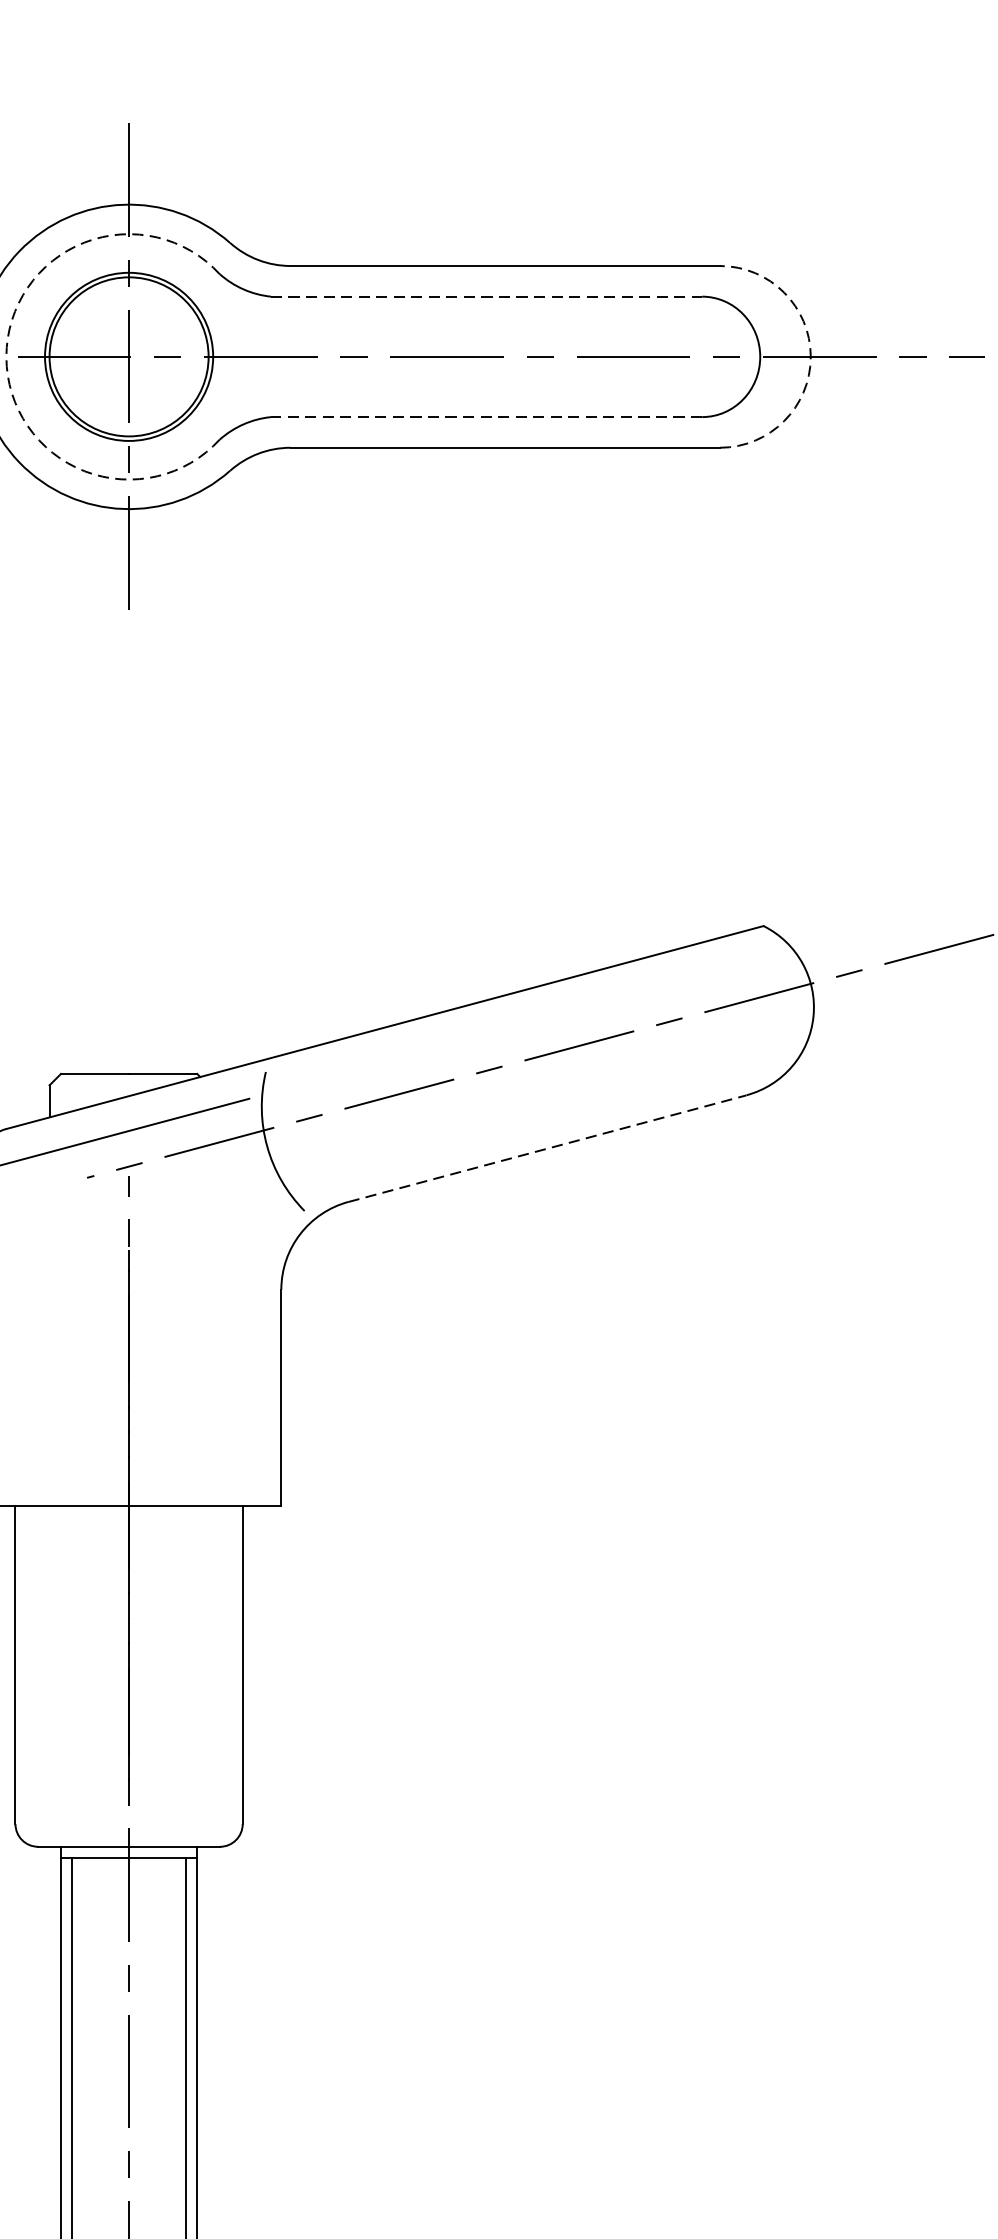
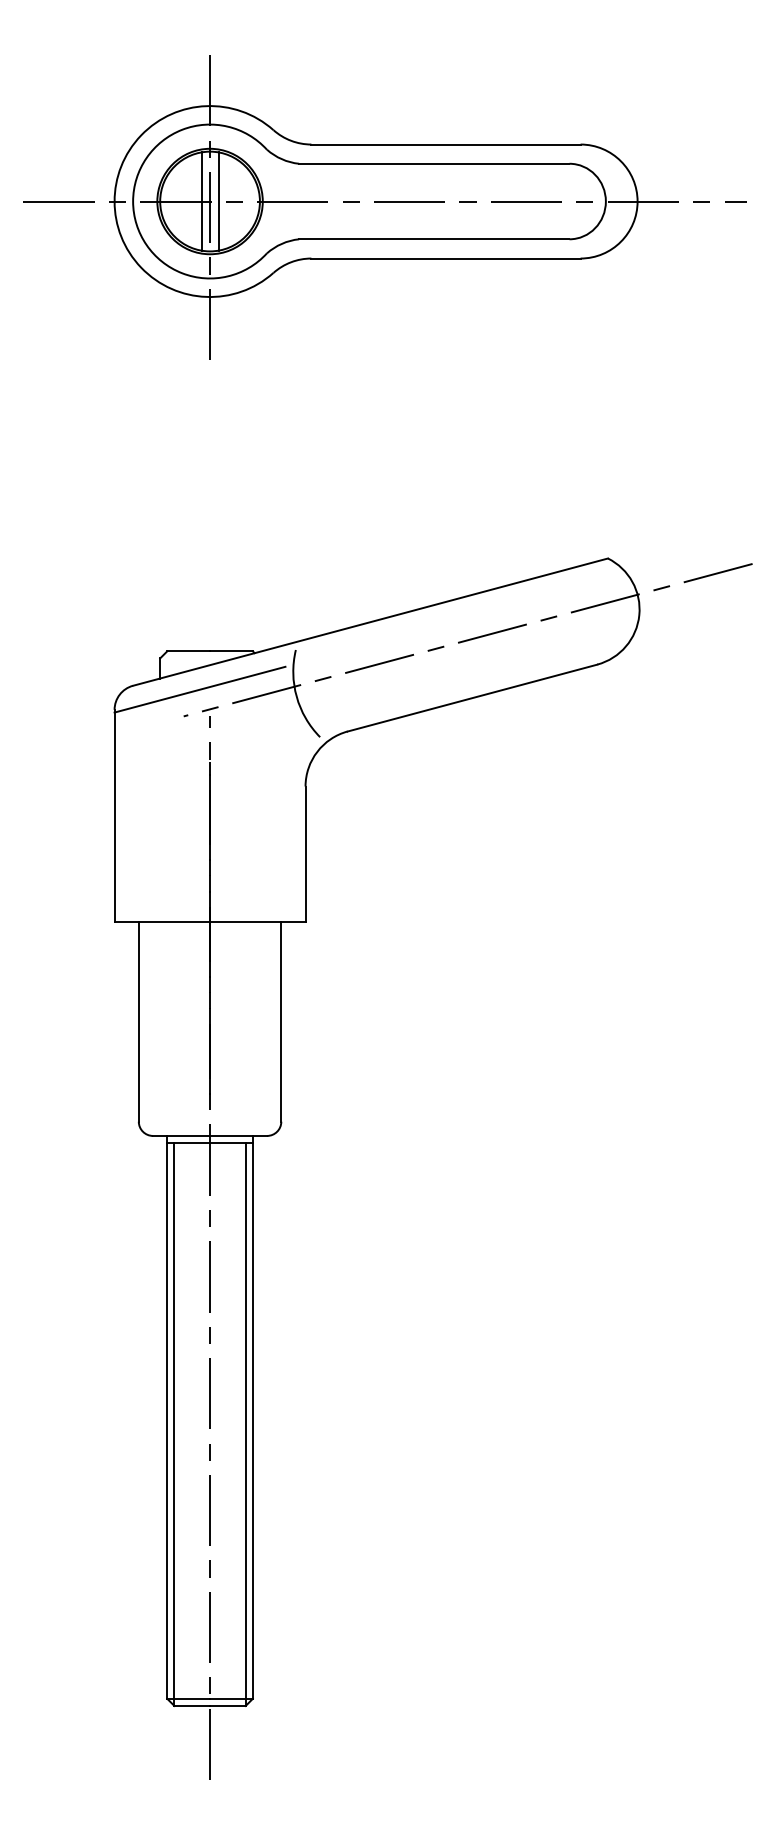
line: (486, 296) -> (434, 163), dashed -> solid
arc: (7, 356) -> (133, 201), dashed -> solid
line: (115, 356) -> (201, 201), added
line: (142, 356) -> (218, 201), added
arc: (810, 356) -> (637, 201), dashed -> solid
line: (485, 417) -> (433, 239), dashed -> solid
line: (547, 1147) -> (472, 697), dashed -> solid

